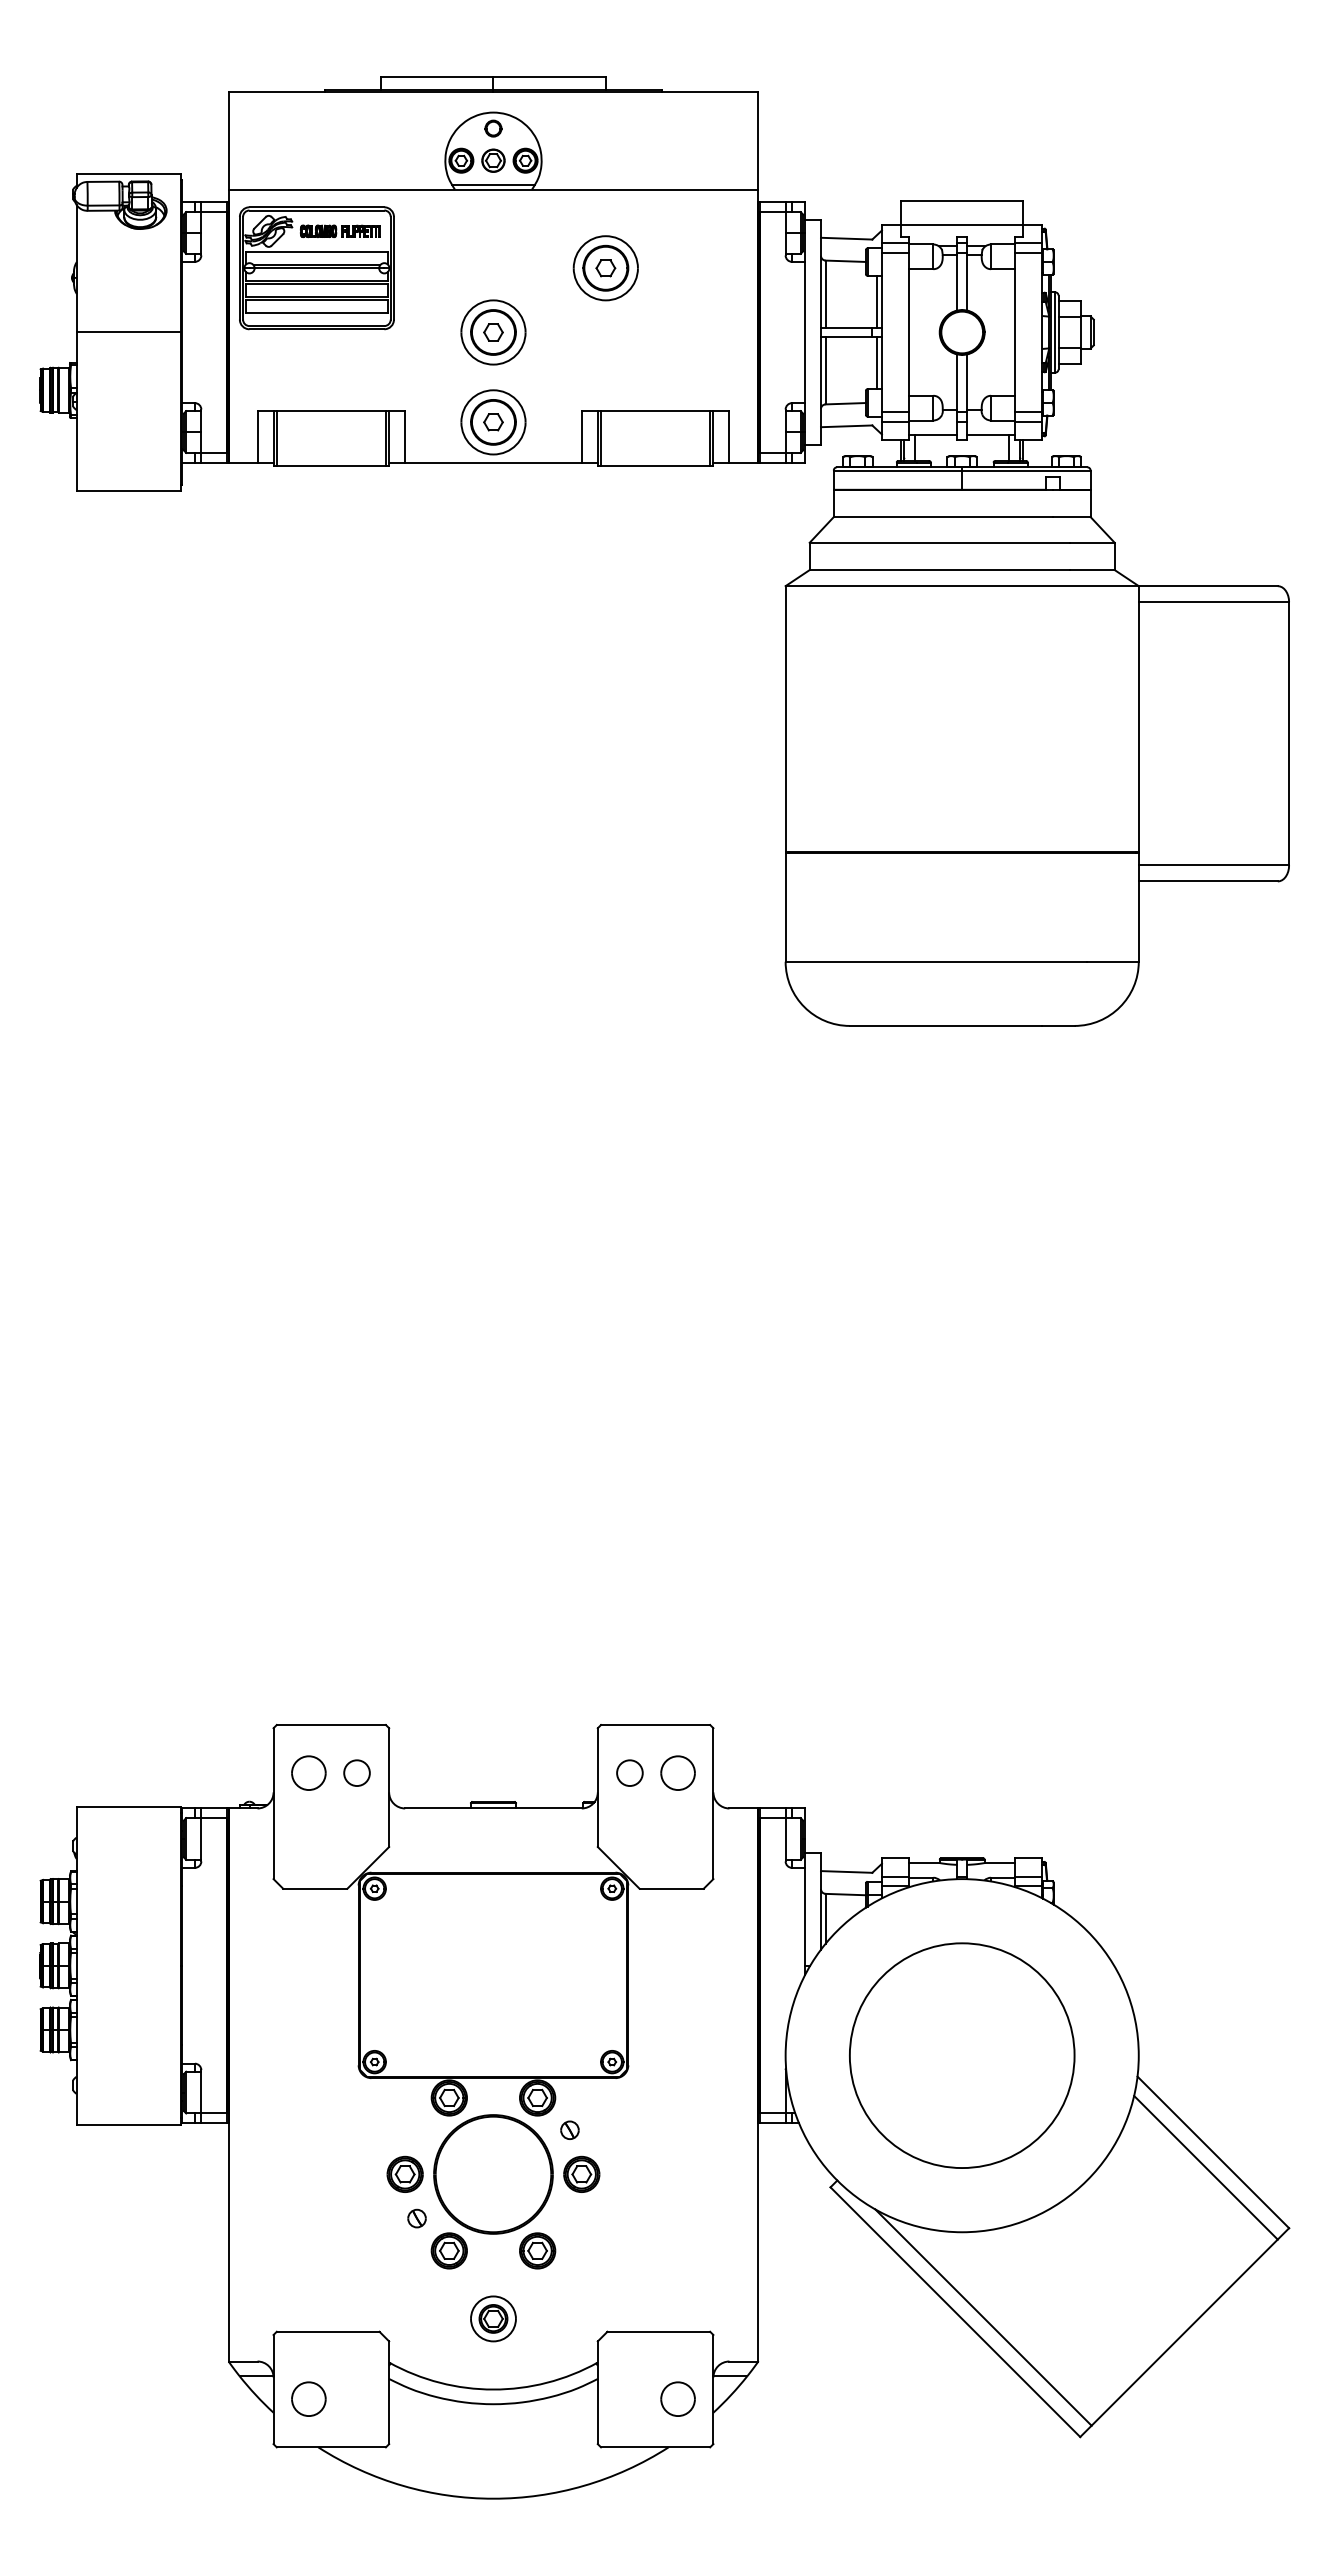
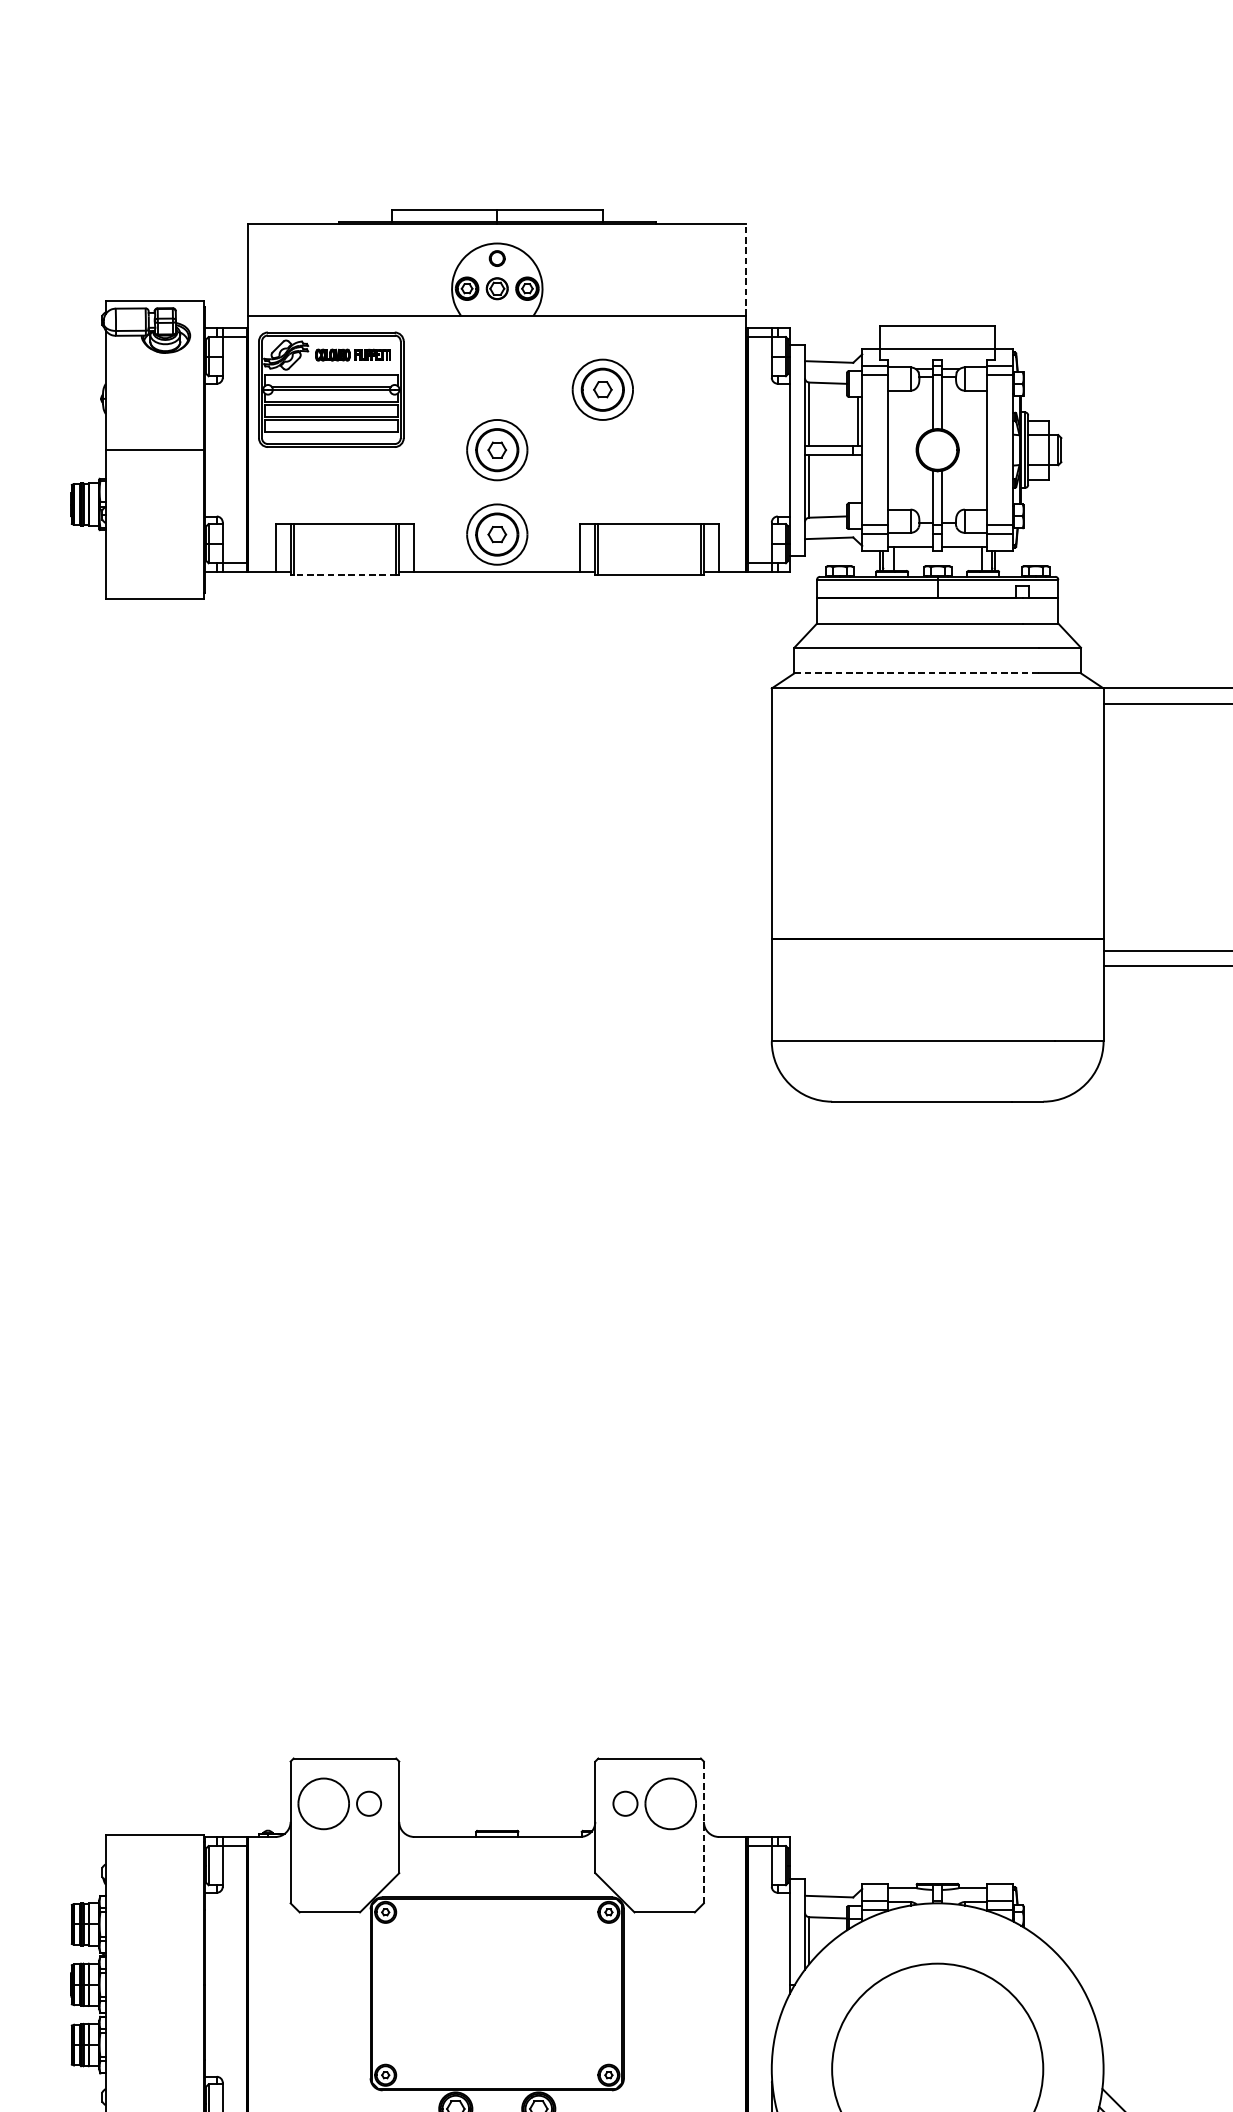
line: (758, 140) -> (746, 269), solid -> dashed
line: (493, 184) -> (497, 311), removed
line: (876, 363) -> (857, 479), removed
line: (331, 465) -> (345, 575), solid -> dashed
line: (940, 570) -> (917, 673), solid -> dashed
part: (308, 1772) -> (323, 1803), size x1.6
part: (677, 1772) -> (670, 1803), size x1.6
line: (713, 1803) -> (704, 1832), solid -> dashed

